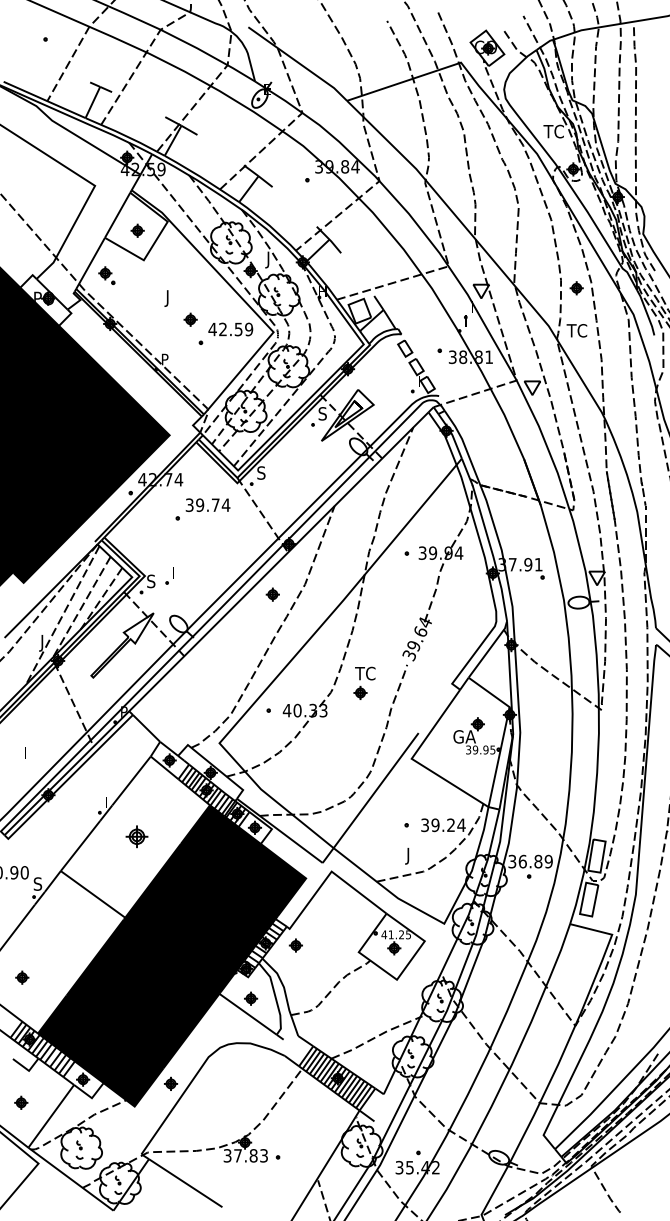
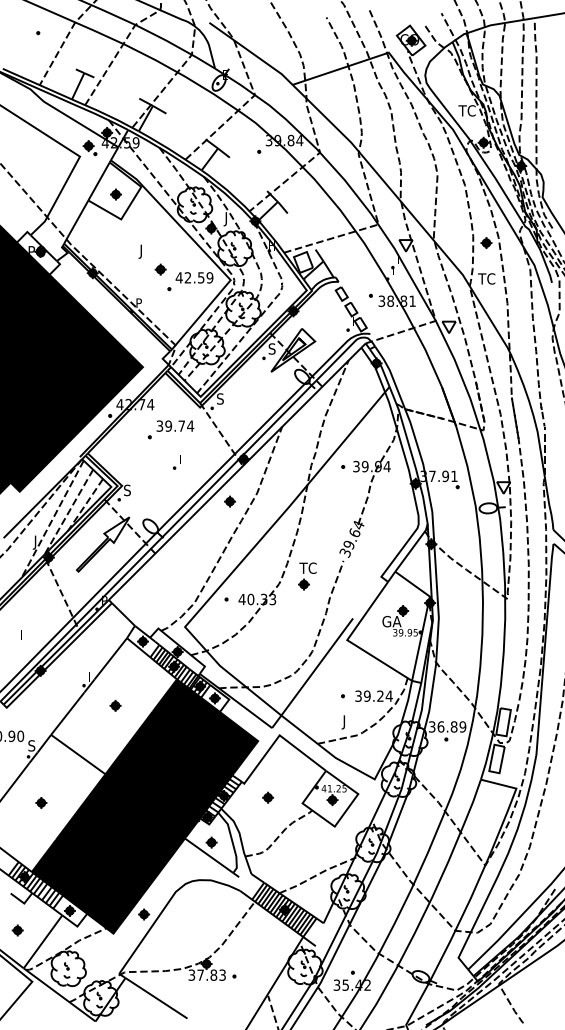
part: (106, 275) -> (89, 147), moved
part: (169, 575) -> (176, 461), moved
part: (137, 836) -> (115, 705), size x0.62
part: (295, 945) -> (267, 797), moved
part: (22, 977) -> (41, 802), moved

